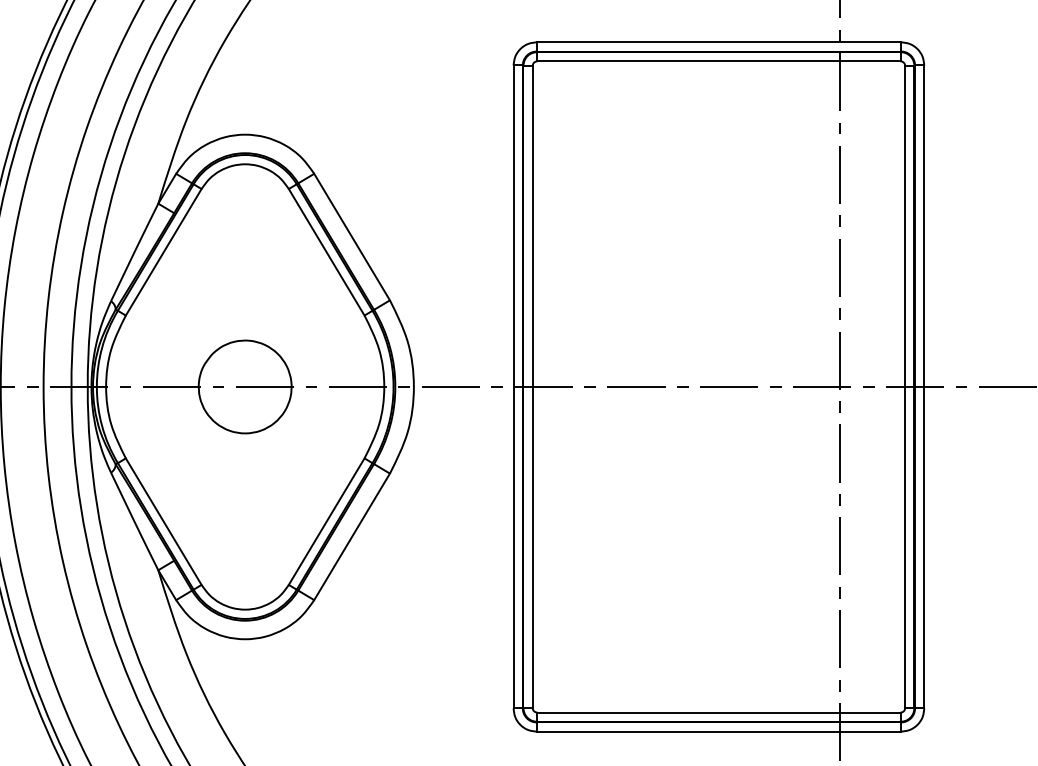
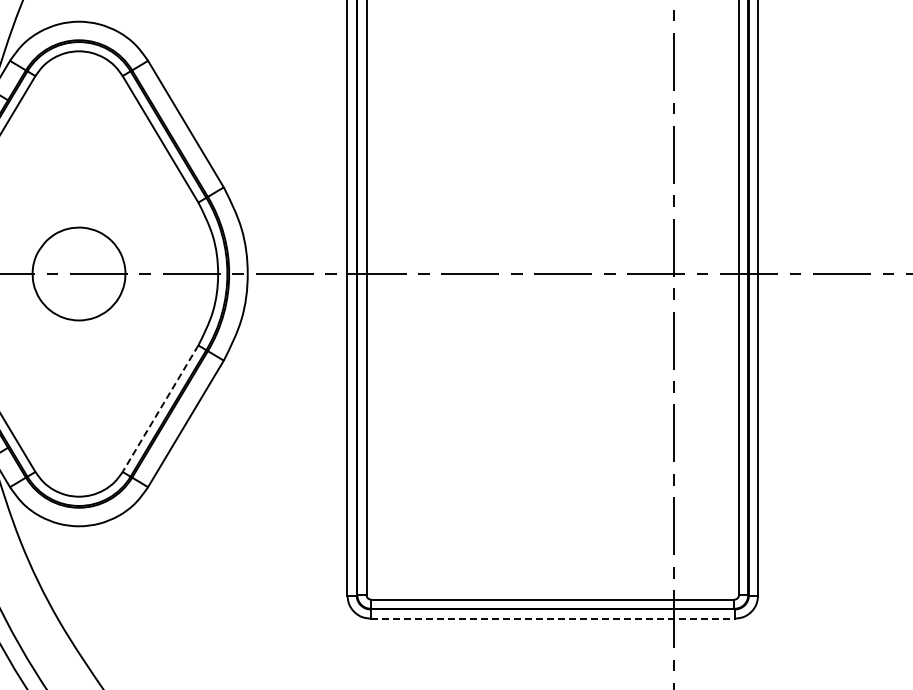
line: (326, 521) -> (160, 408), solid -> dashed
line: (719, 731) -> (553, 618), solid -> dashed

